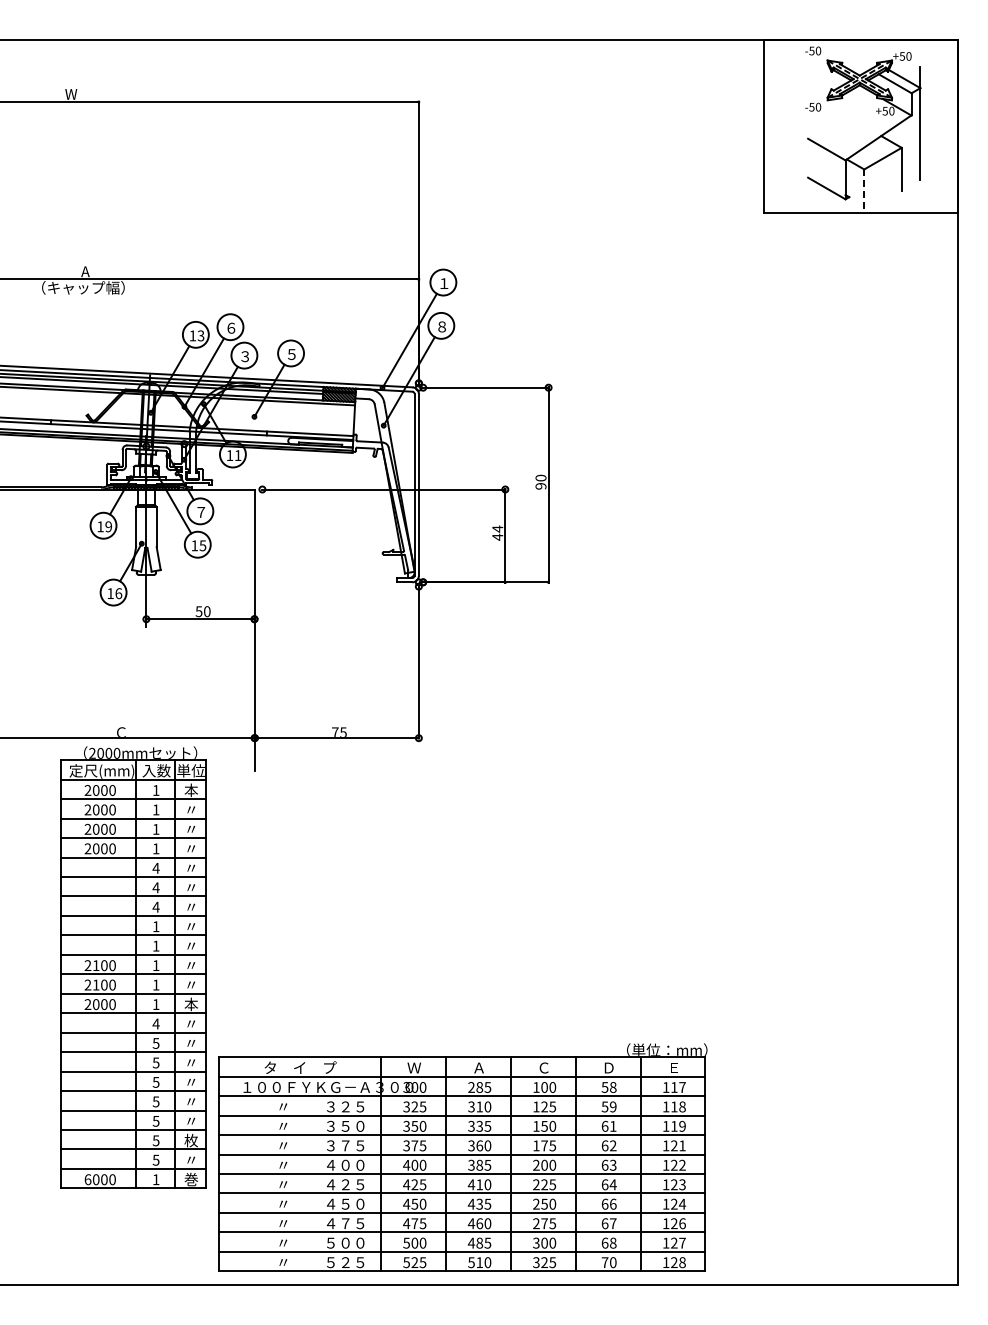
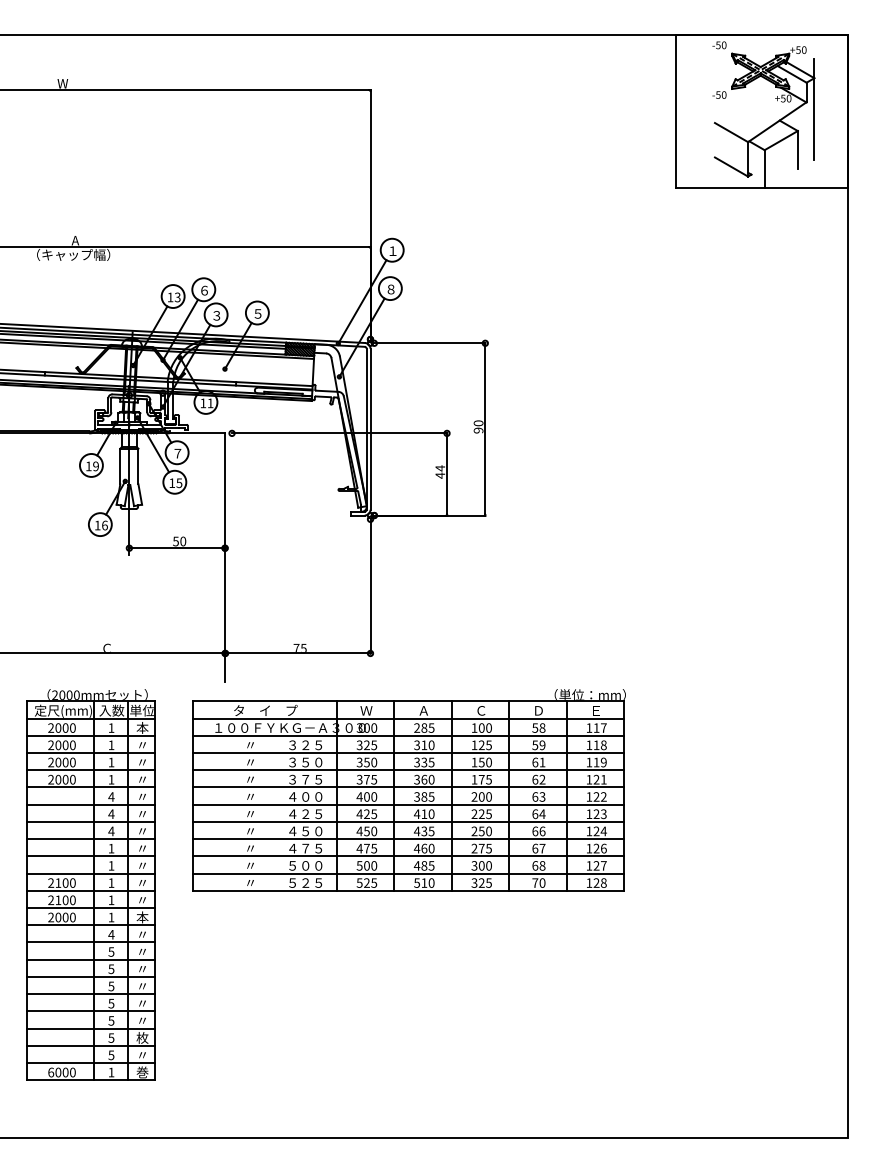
line: (864, 191) -> (764, 169), dashed -> solid
part: (133, 967) -> (91, 884), moved
part: (462, 1157) -> (409, 790), moved

